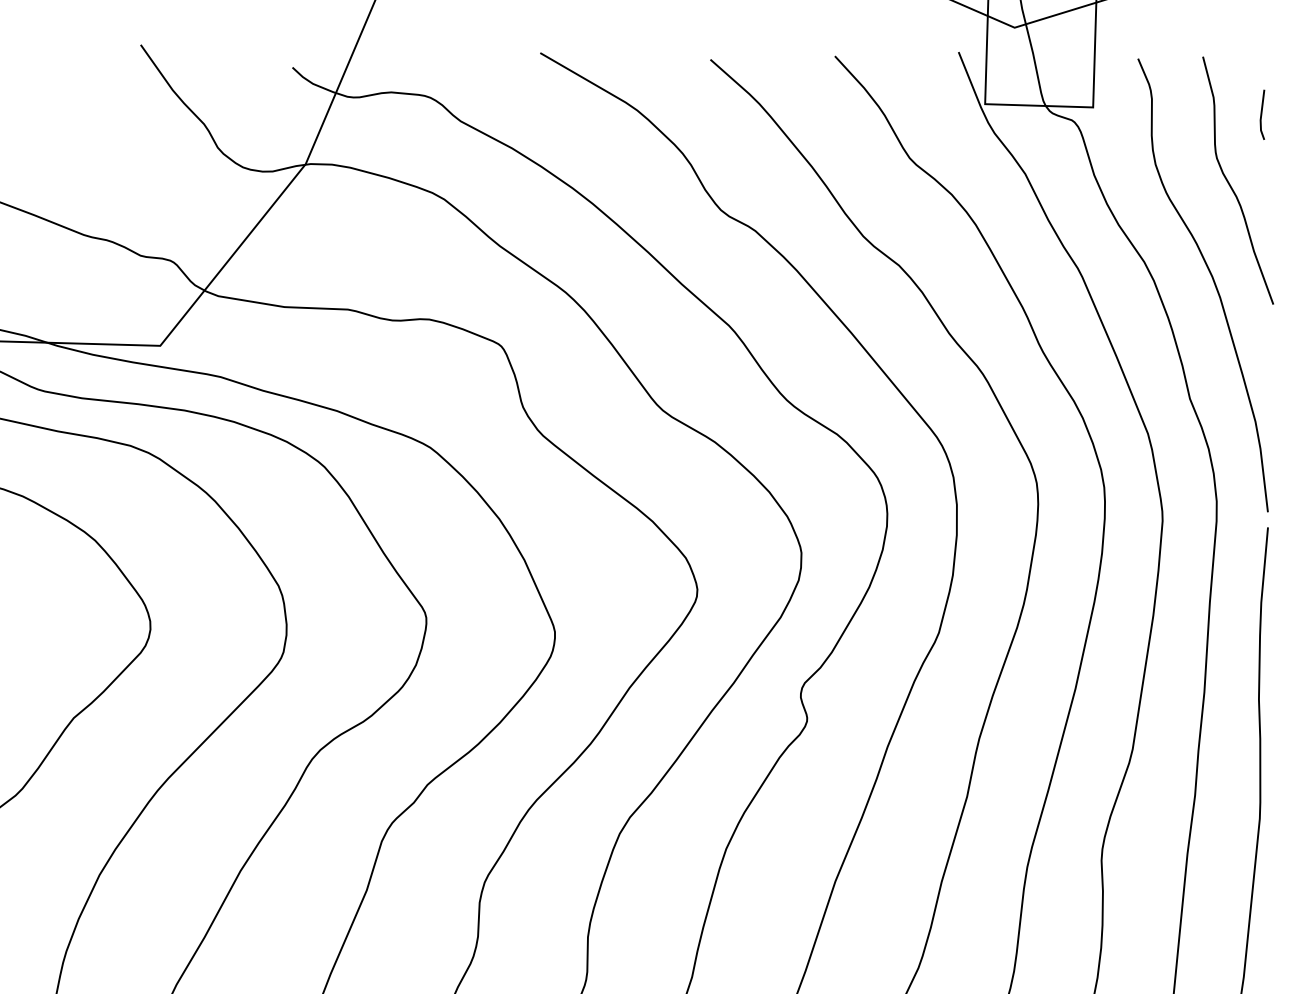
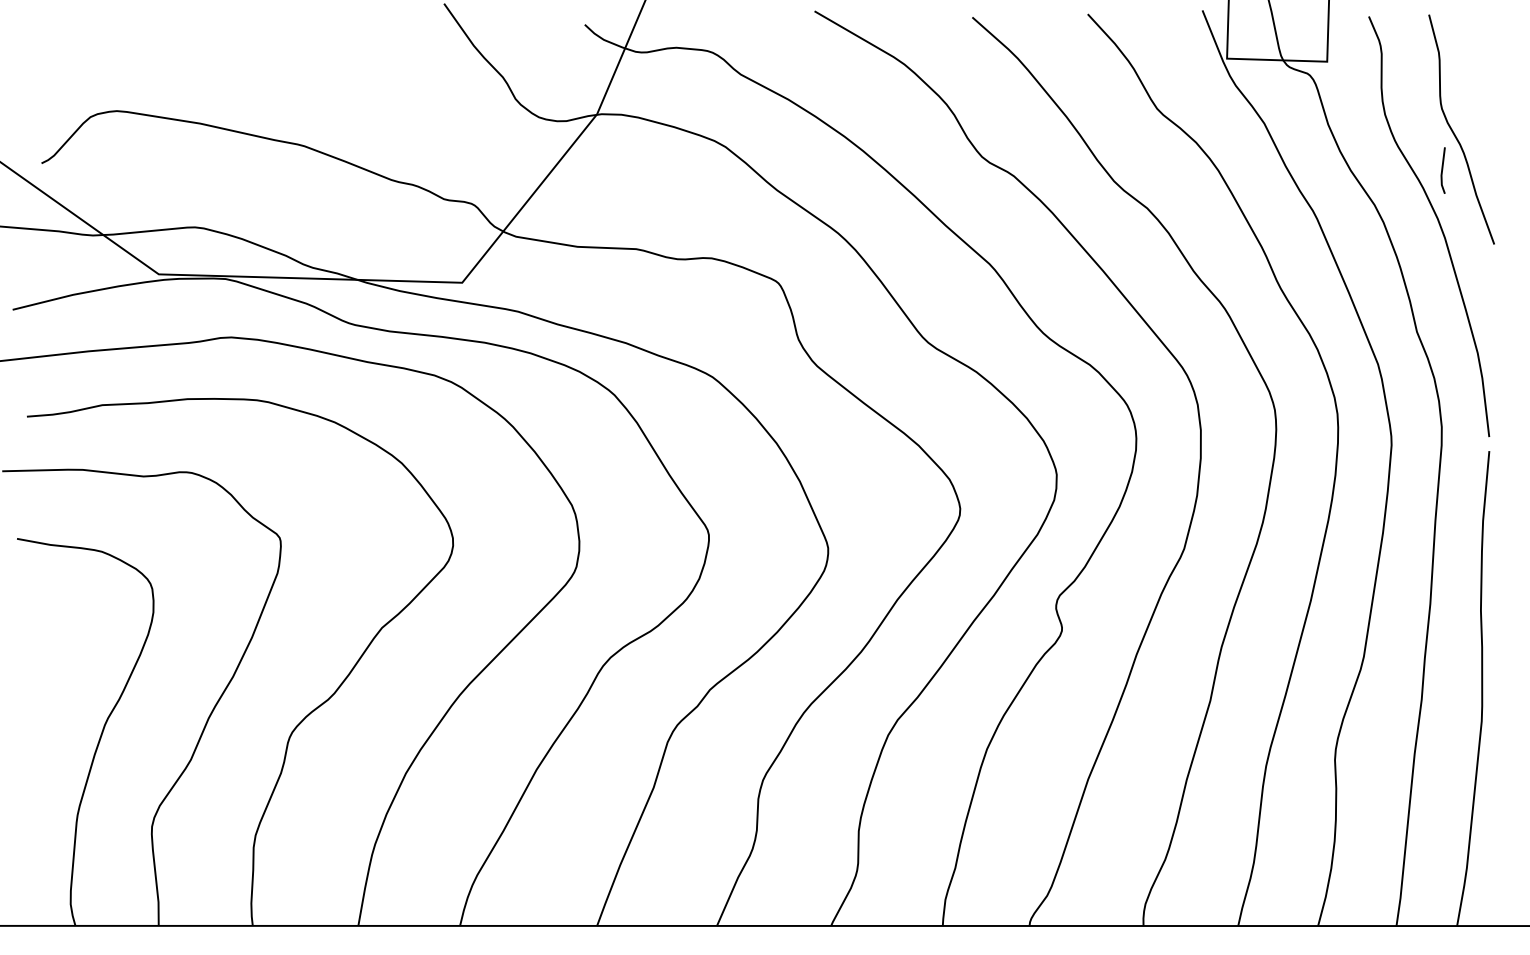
line: (1261, 114) -> (1442, 170), moved

